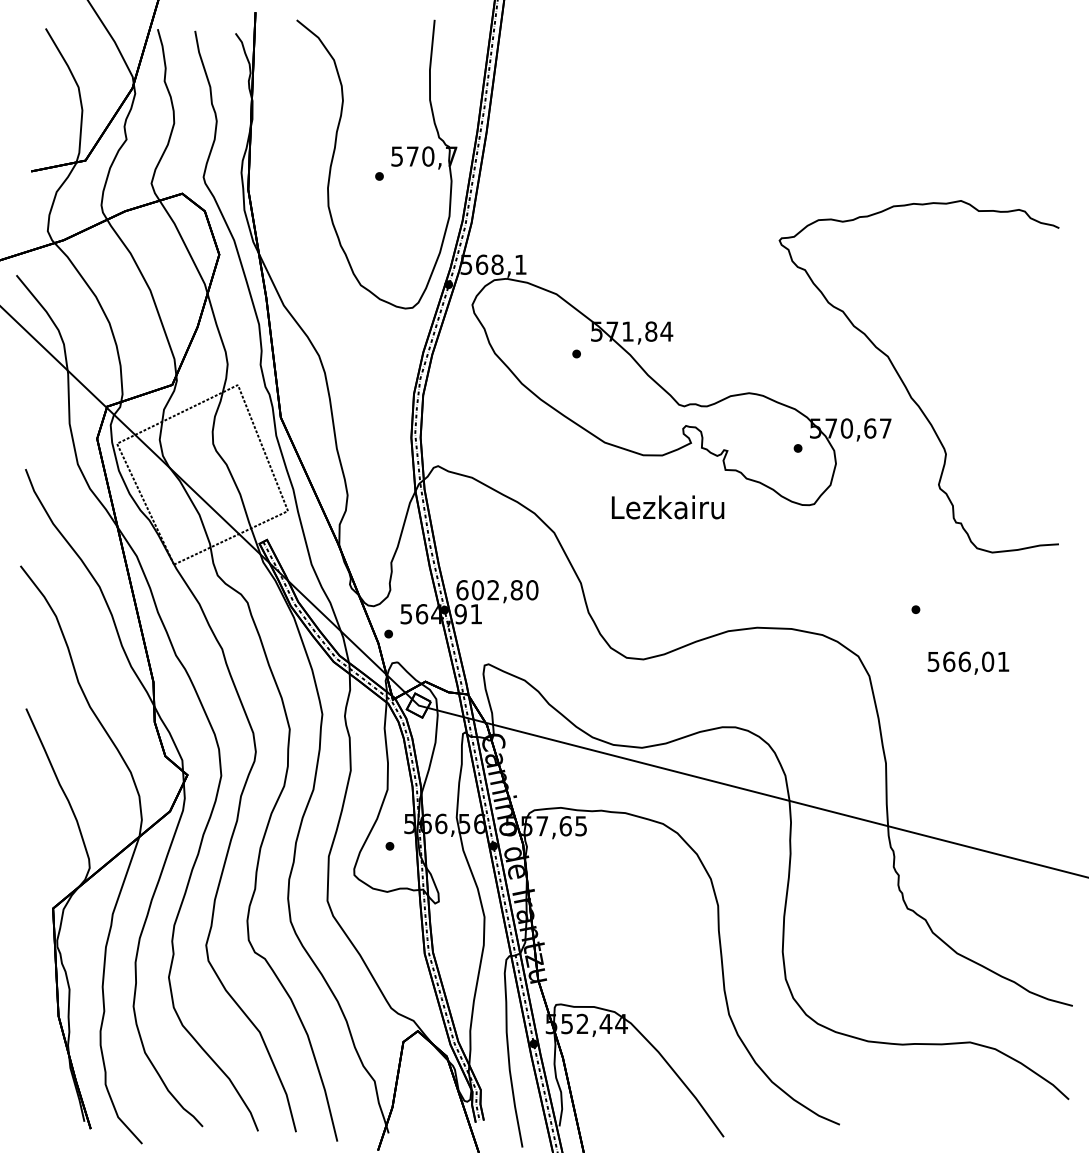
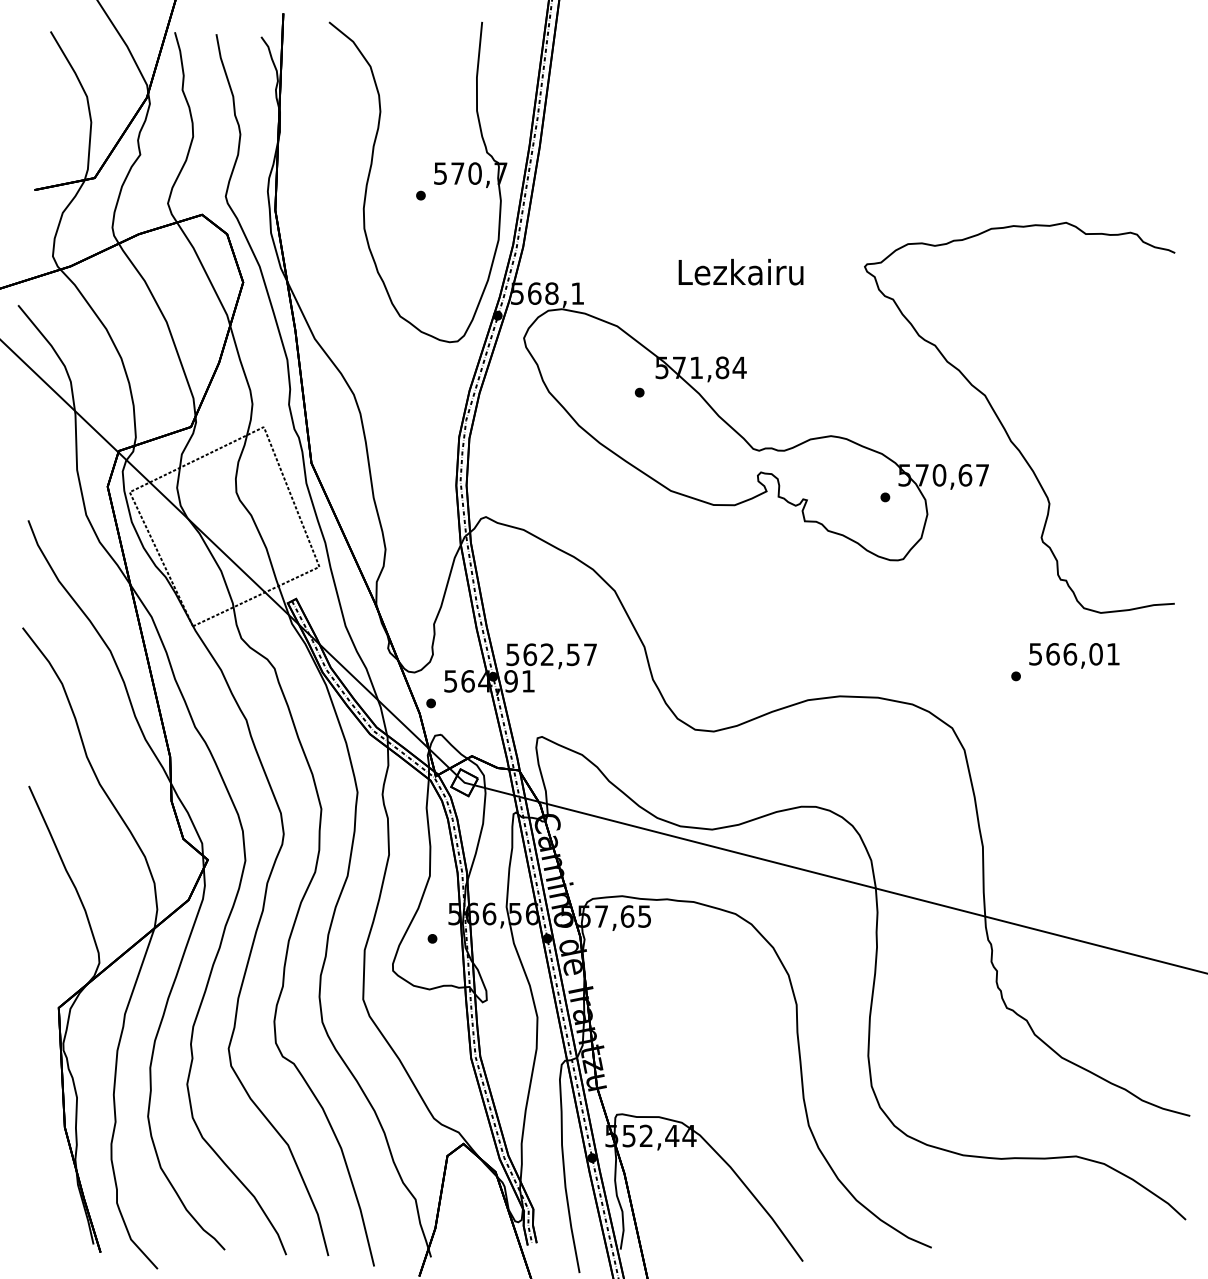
text: (668, 507) -> (741, 272), moved
text: (497, 590) -> (551, 655), 602,80 -> 562,57
text: (968, 662) -> (1074, 655), moved

